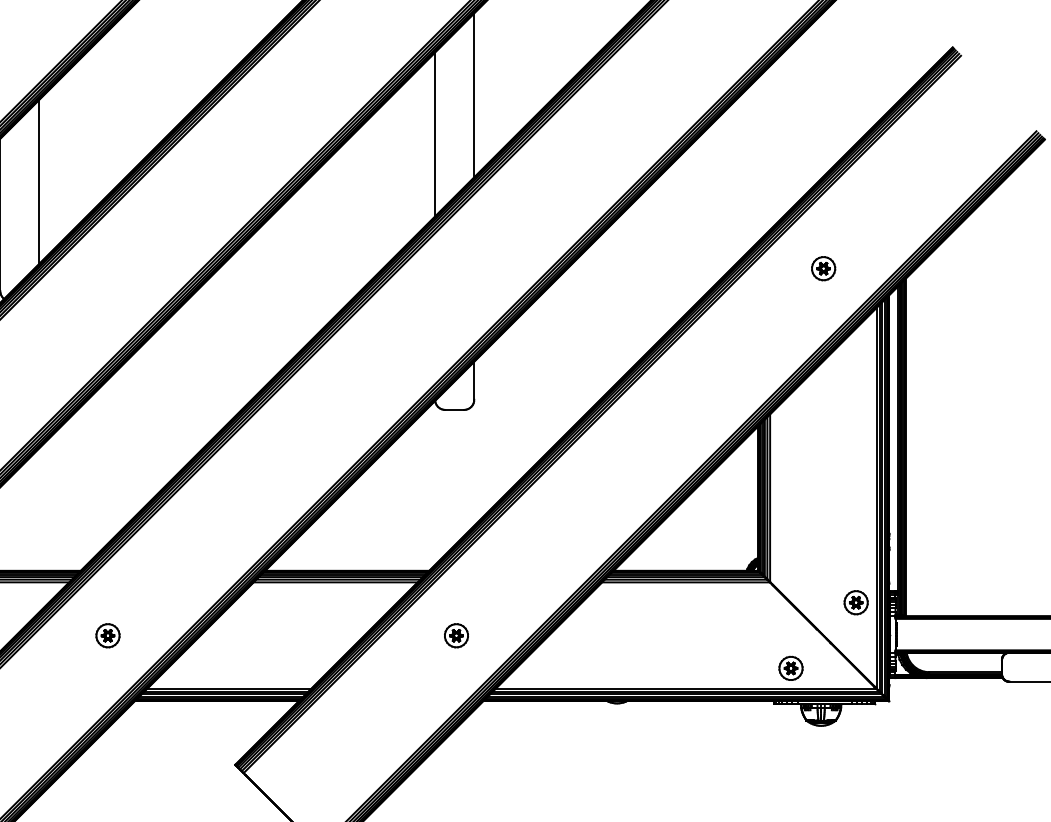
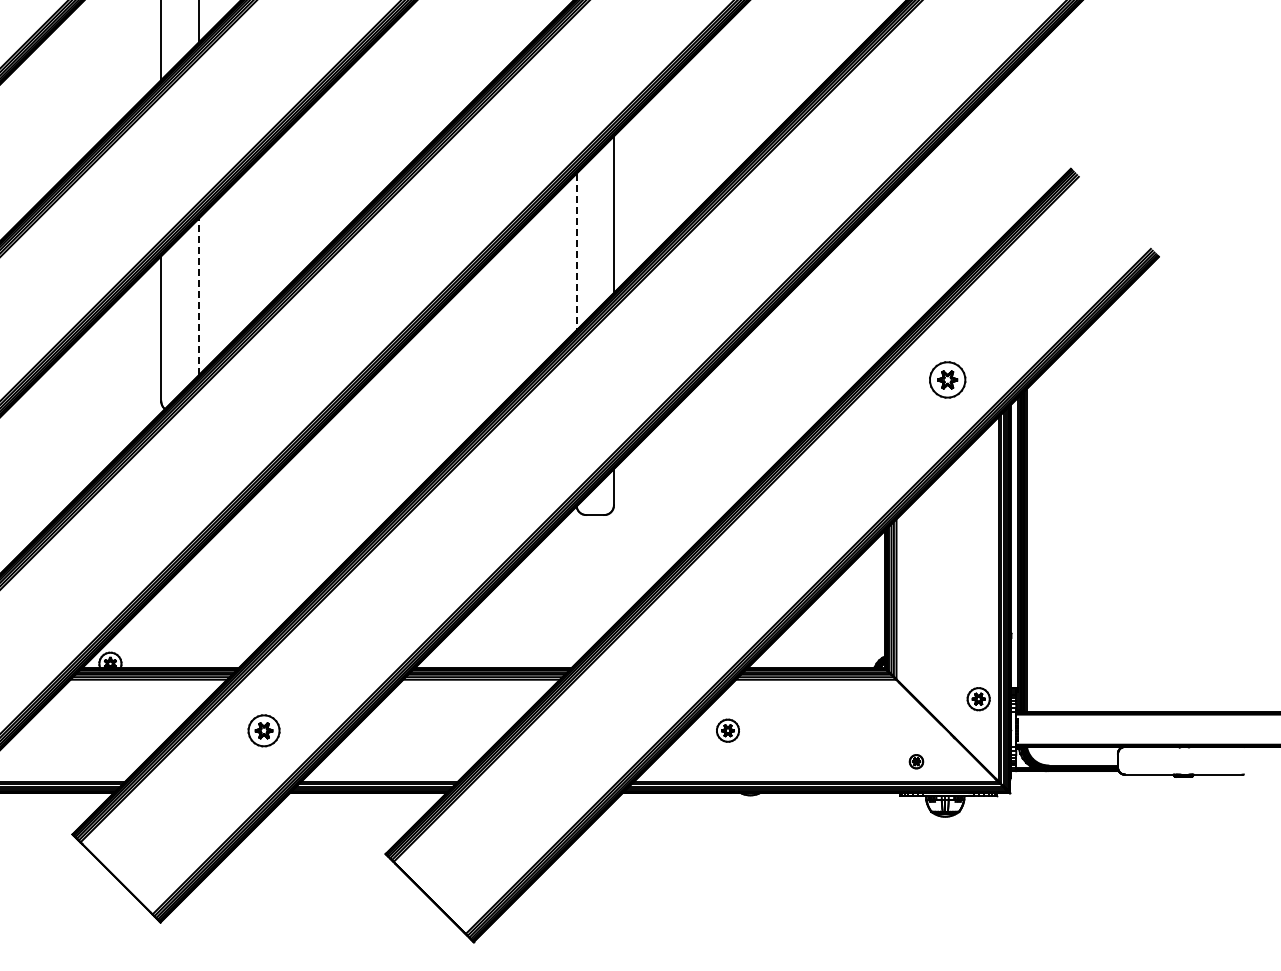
line: (435, 135) -> (576, 252), solid -> dashed
line: (39, 181) -> (198, 296), solid -> dashed
part: (823, 269) -> (947, 380), size x1.6
part: (108, 635) -> (264, 730), size x1.4
part: (455, 635) -> (727, 730), moved
part: (791, 667) -> (916, 761), size x0.6

